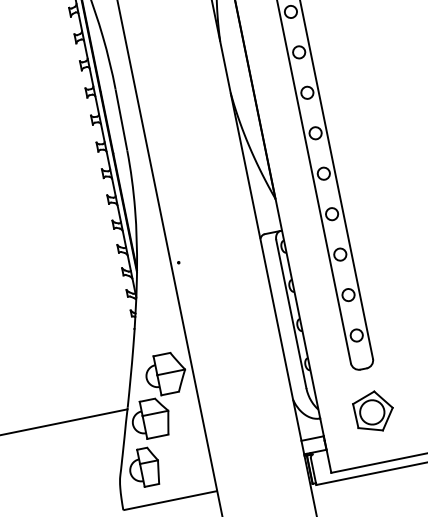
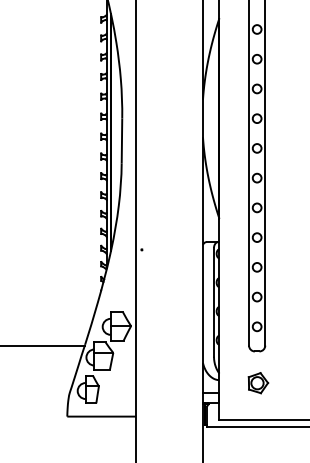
part: (374, 410) -> (258, 382), size x0.7

